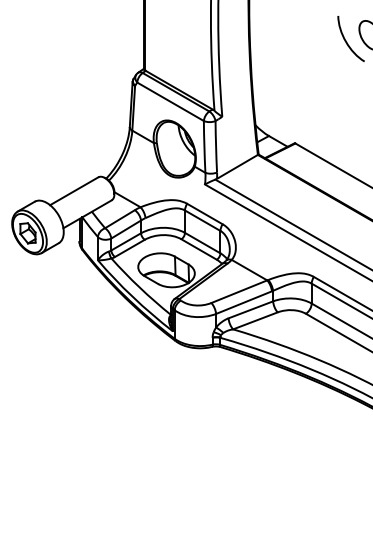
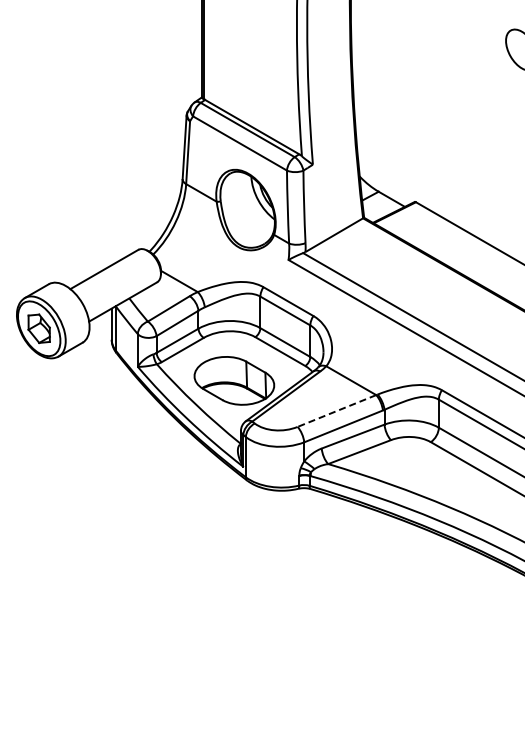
curve: (346, 40) -> (487, 57), removed
line: (239, 292) -> (336, 411), solid -> dashed

